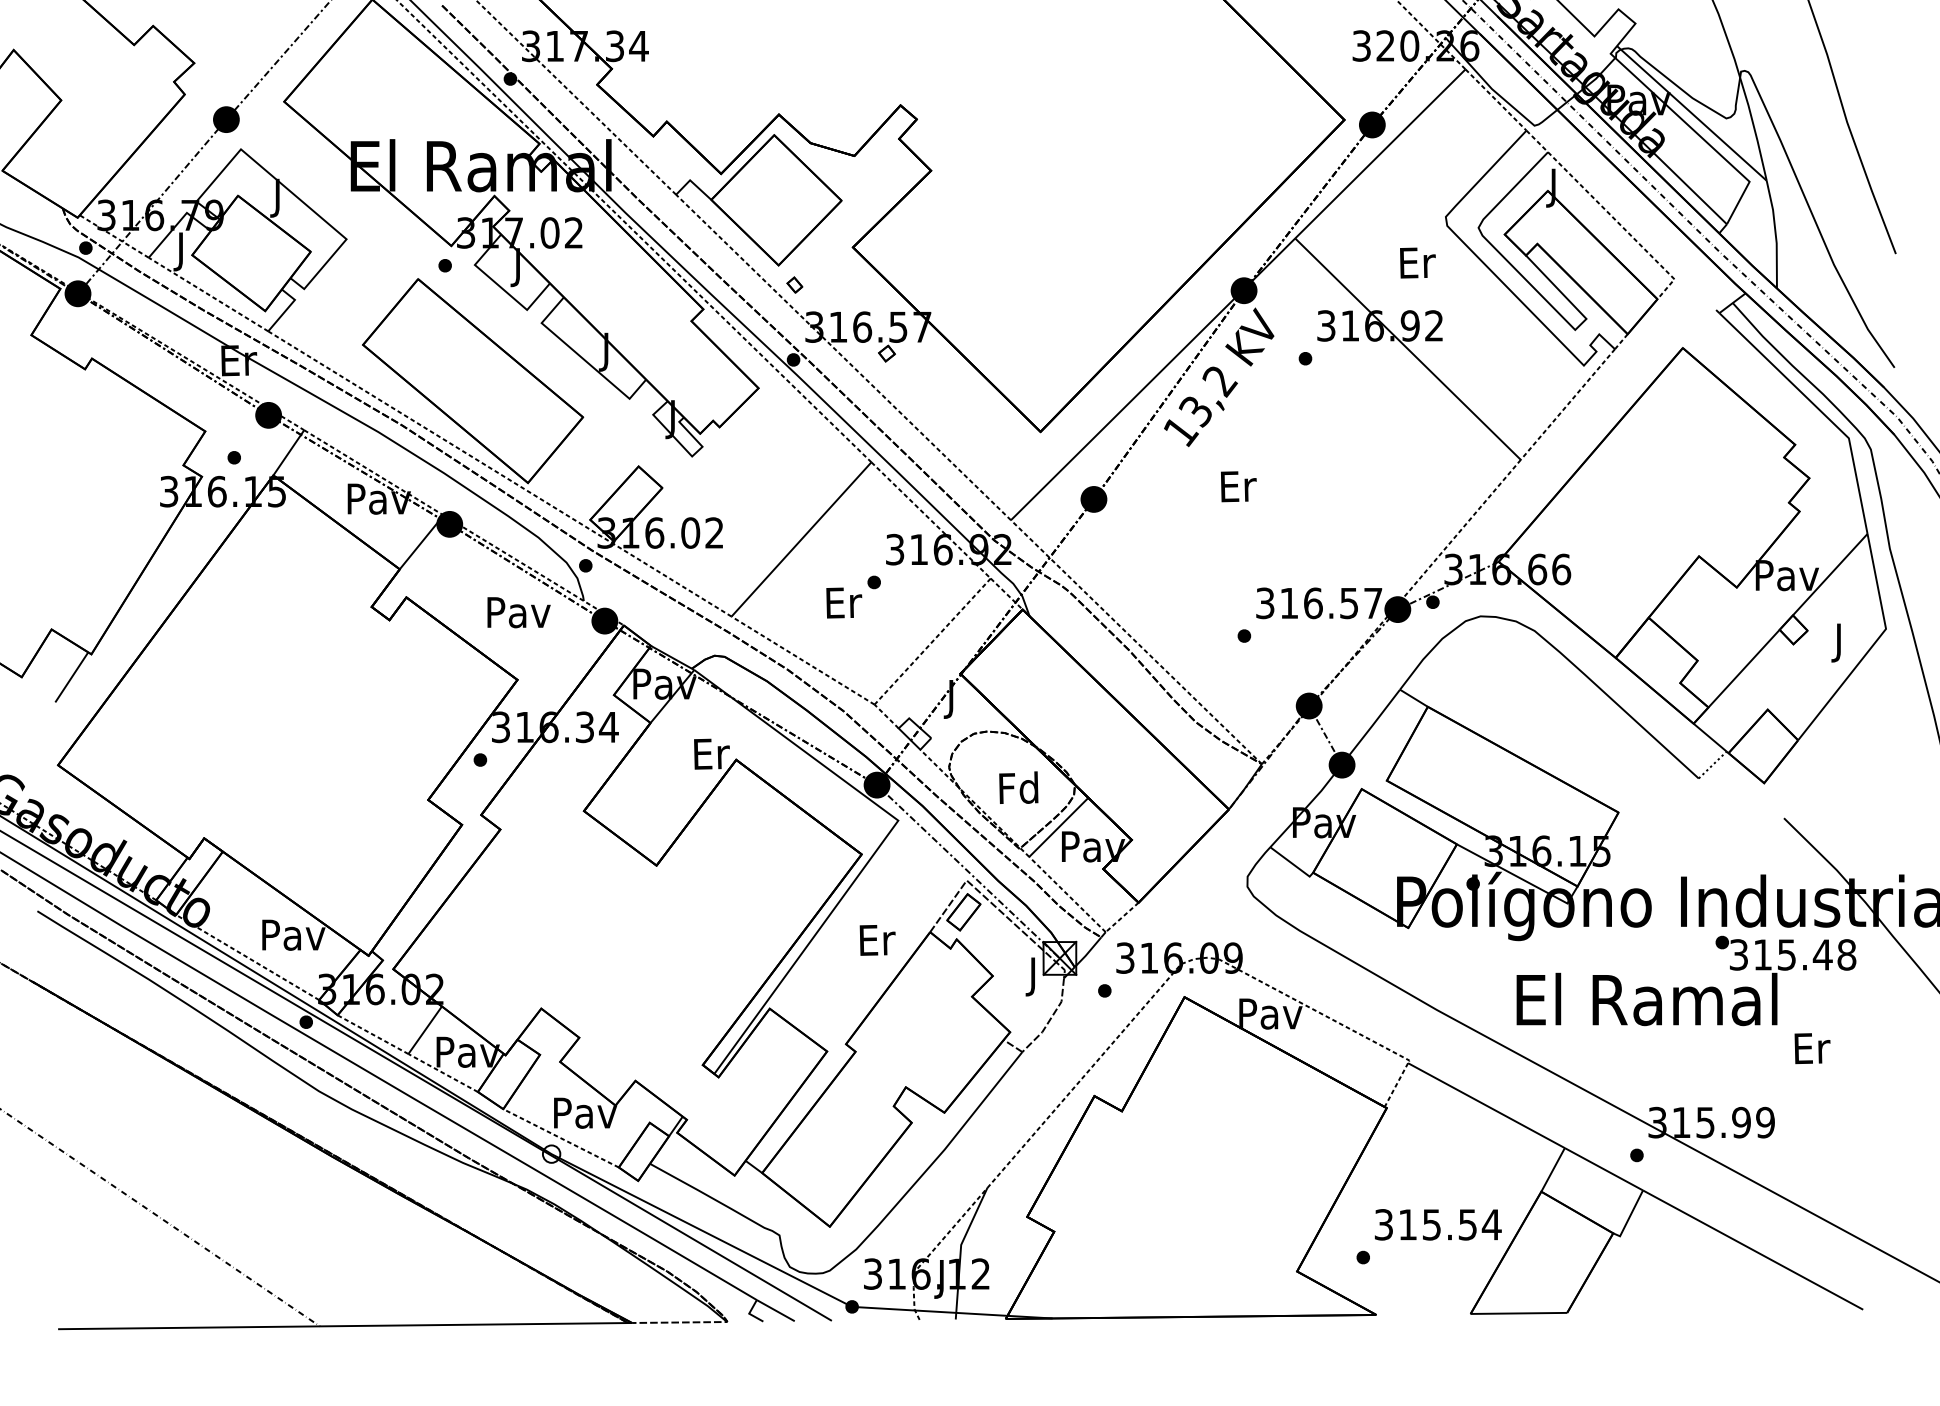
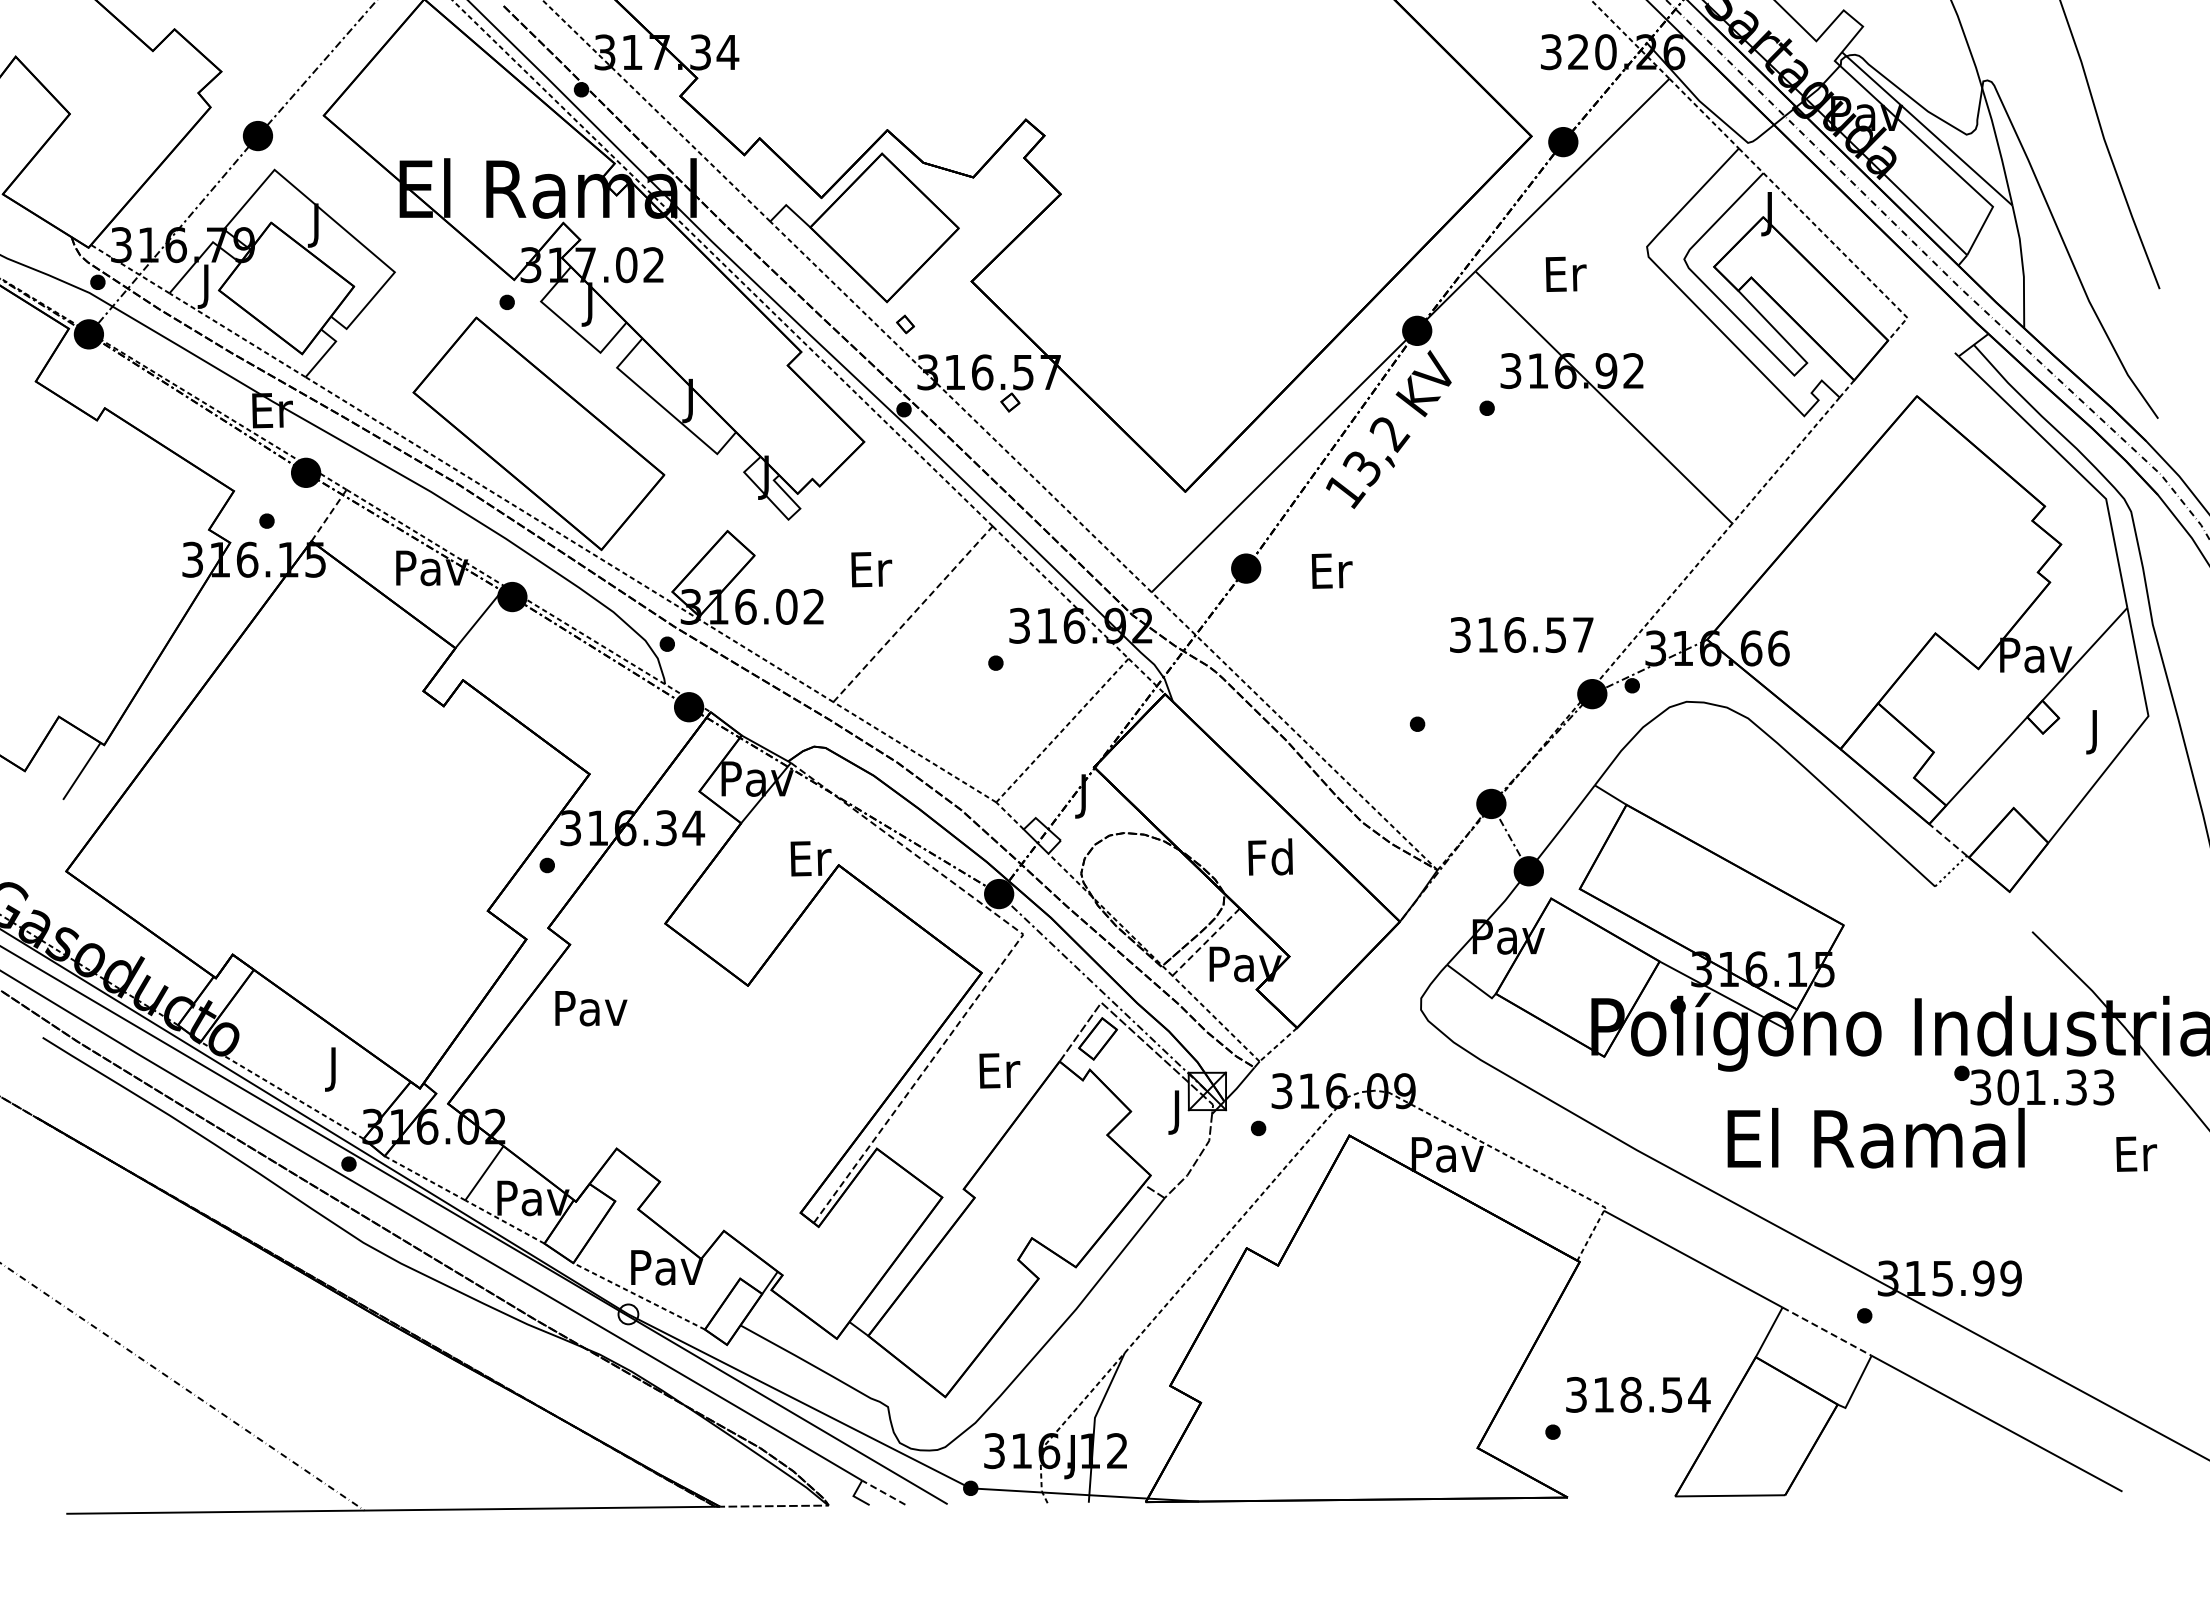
text: (1417, 262) -> (1565, 273), moved
line: (289, 452) -> (329, 515), solid -> dashed
text: (1238, 486) -> (1331, 570), moved
line: (801, 539) -> (913, 614), solid -> dashed
text: (844, 602) -> (871, 569), moved
text: (1318, 602) -> (1521, 634), moved
text: (519, 612) -> (591, 1008), moved
line: (1710, 737) -> (1948, 839), solid -> dashed
text: (1018, 787) -> (1270, 856), moved
line: (1059, 827) -> (1206, 942), solid -> dashed
line: (880, 844) -> (1003, 961), solid -> dashed
text: (293, 939) -> (334, 1069), Pav -> J
text: (1804, 954) -> (2055, 1087), 315.48 -> 301.33
text: (1812, 1048) -> (2136, 1153), moved
line: (1604, 1169) -> (1827, 1331), solid -> dashed
text: (1431, 1224) -> (1630, 1394), 315.54 -> 318.54
line: (775, 1310) -> (883, 1492), solid -> dashed

